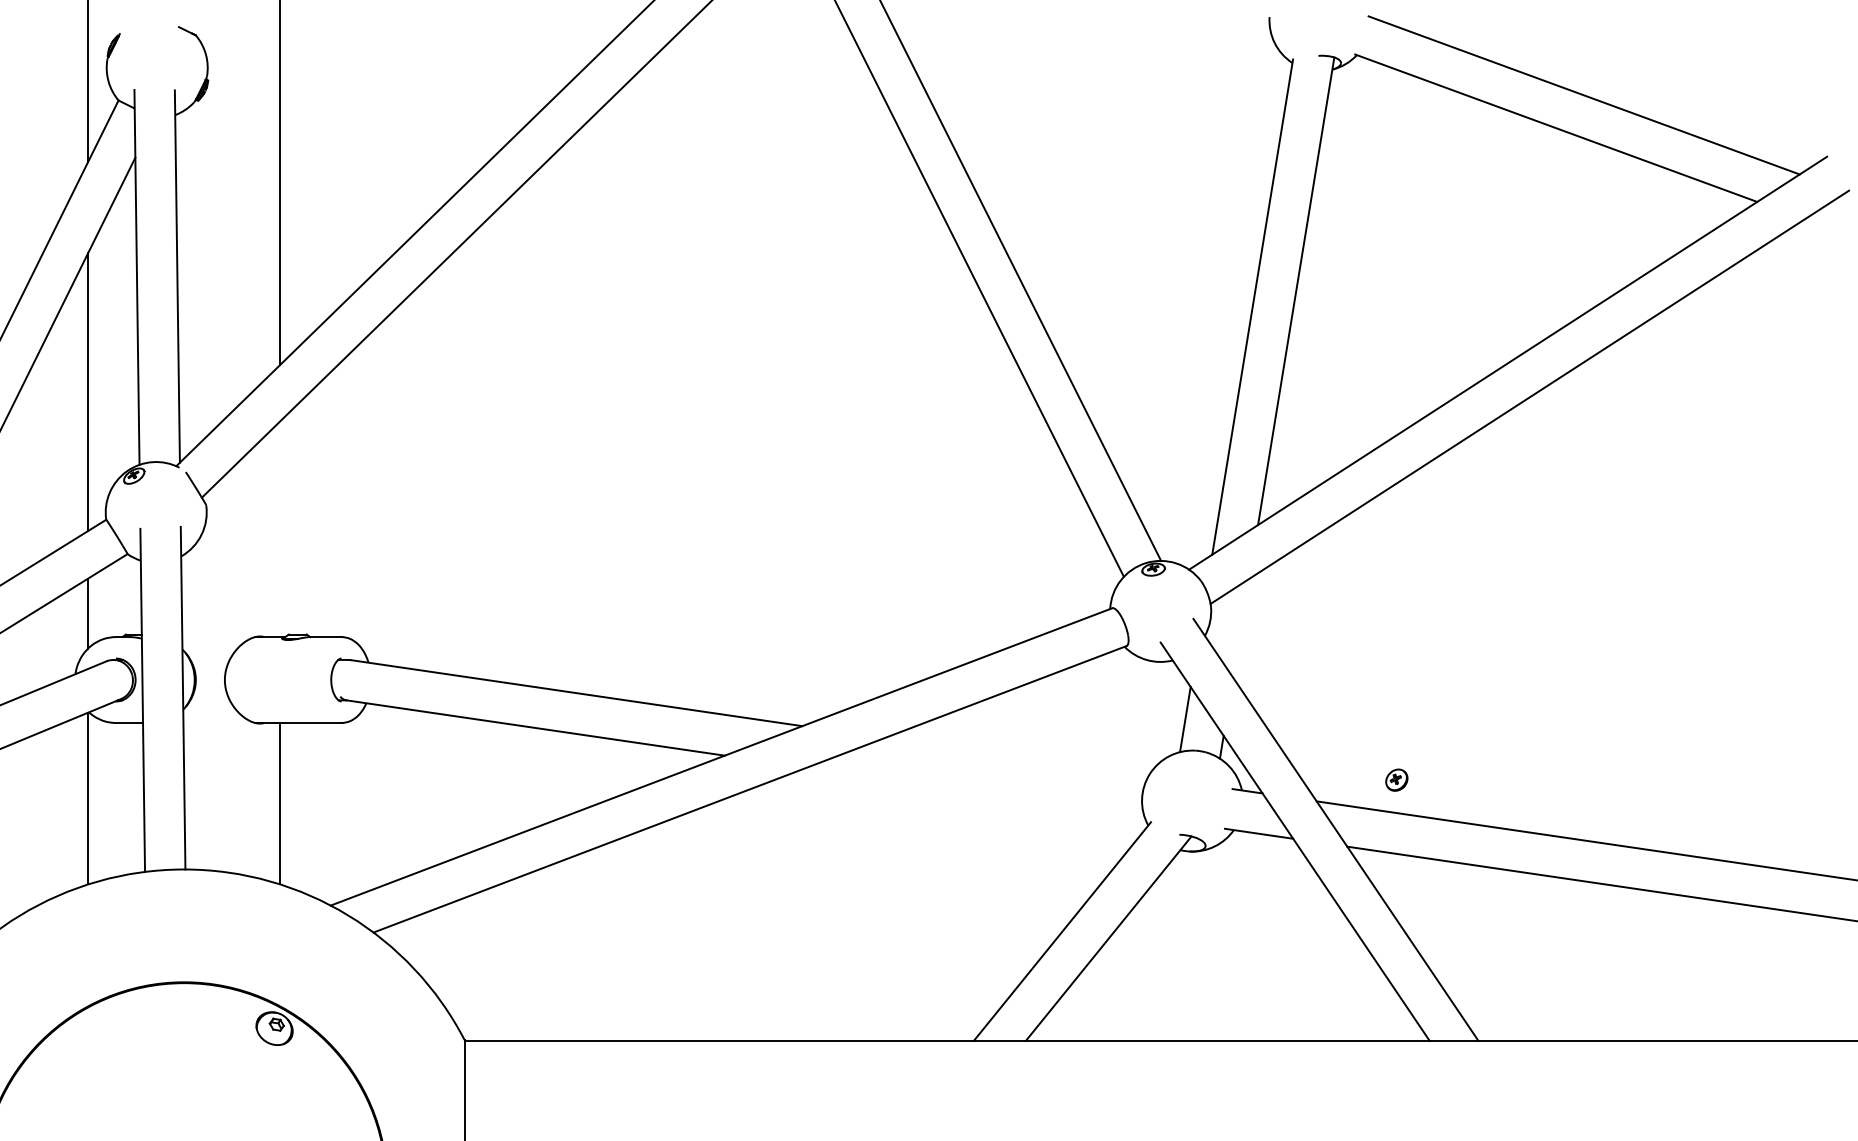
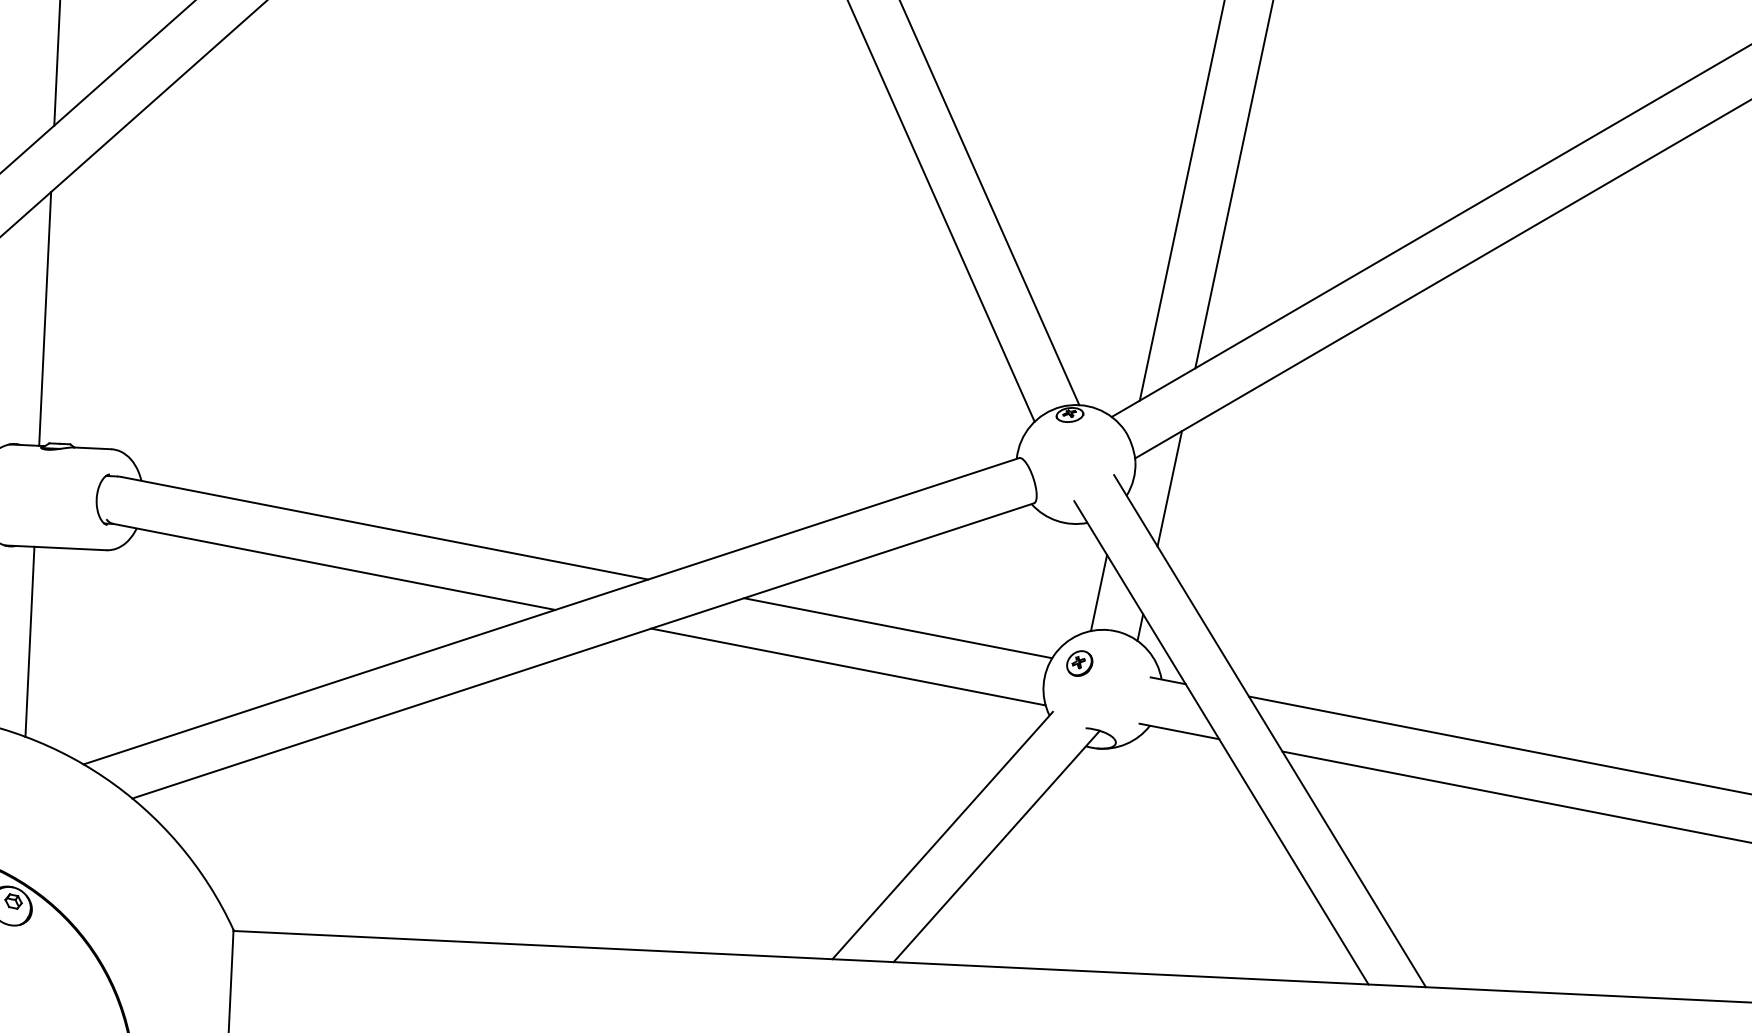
line: (280, 529) -> (45, 319), added
line: (1241, 627) -> (1170, 487), added
line: (1016, 757) -> (898, 628), added
part: (1396, 779) -> (1079, 662), moved
line: (975, 792) -> (848, 667), added

